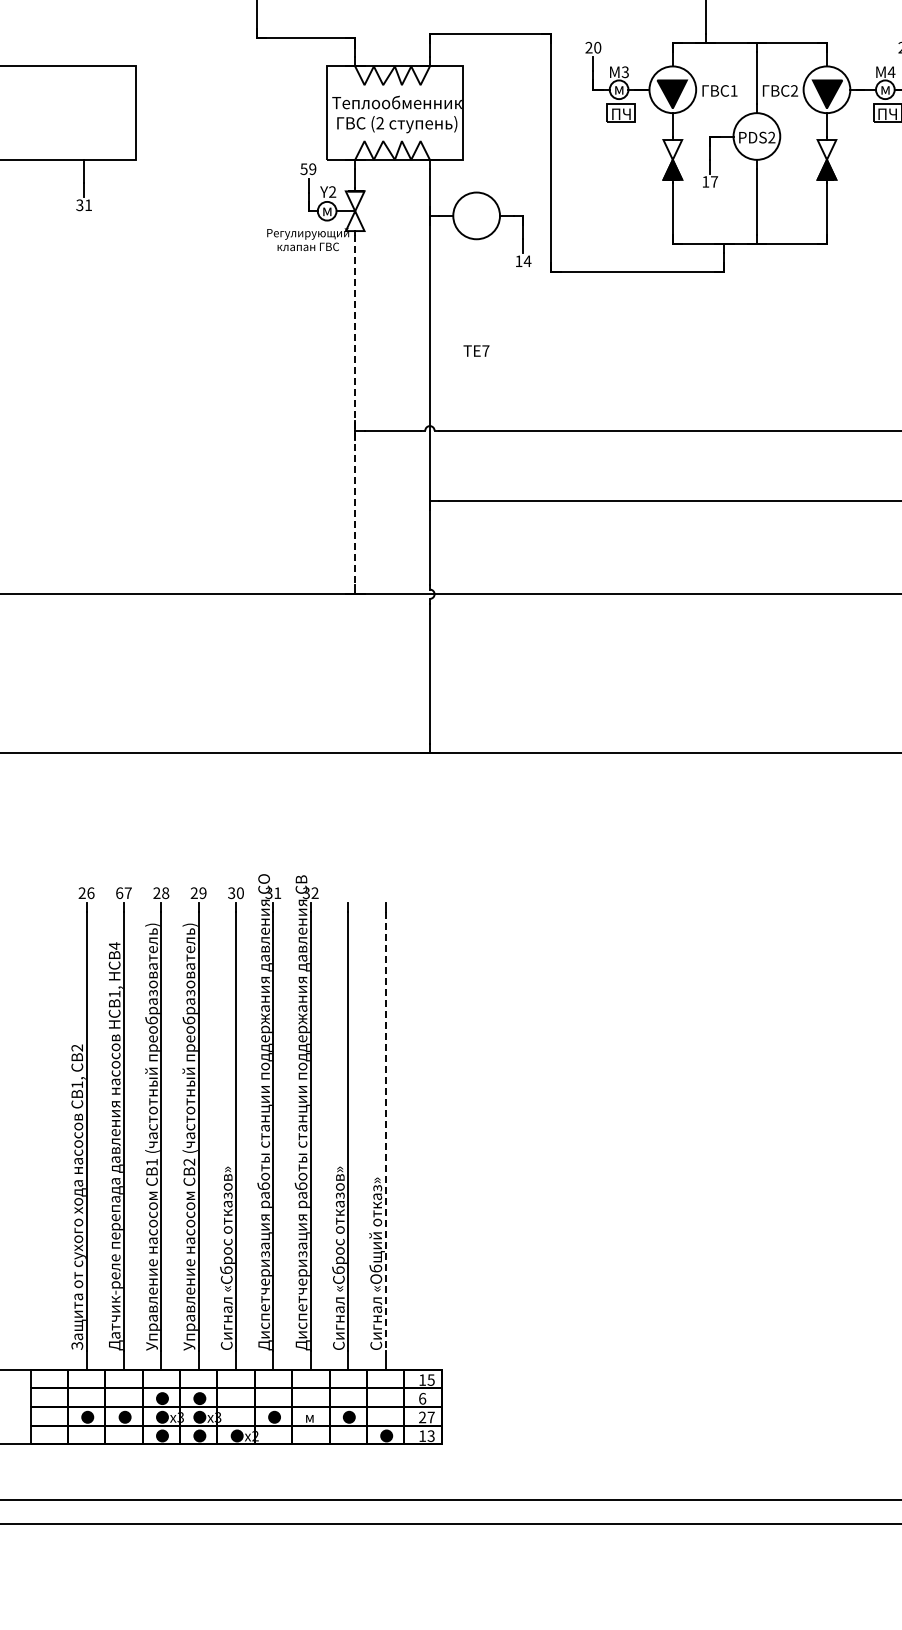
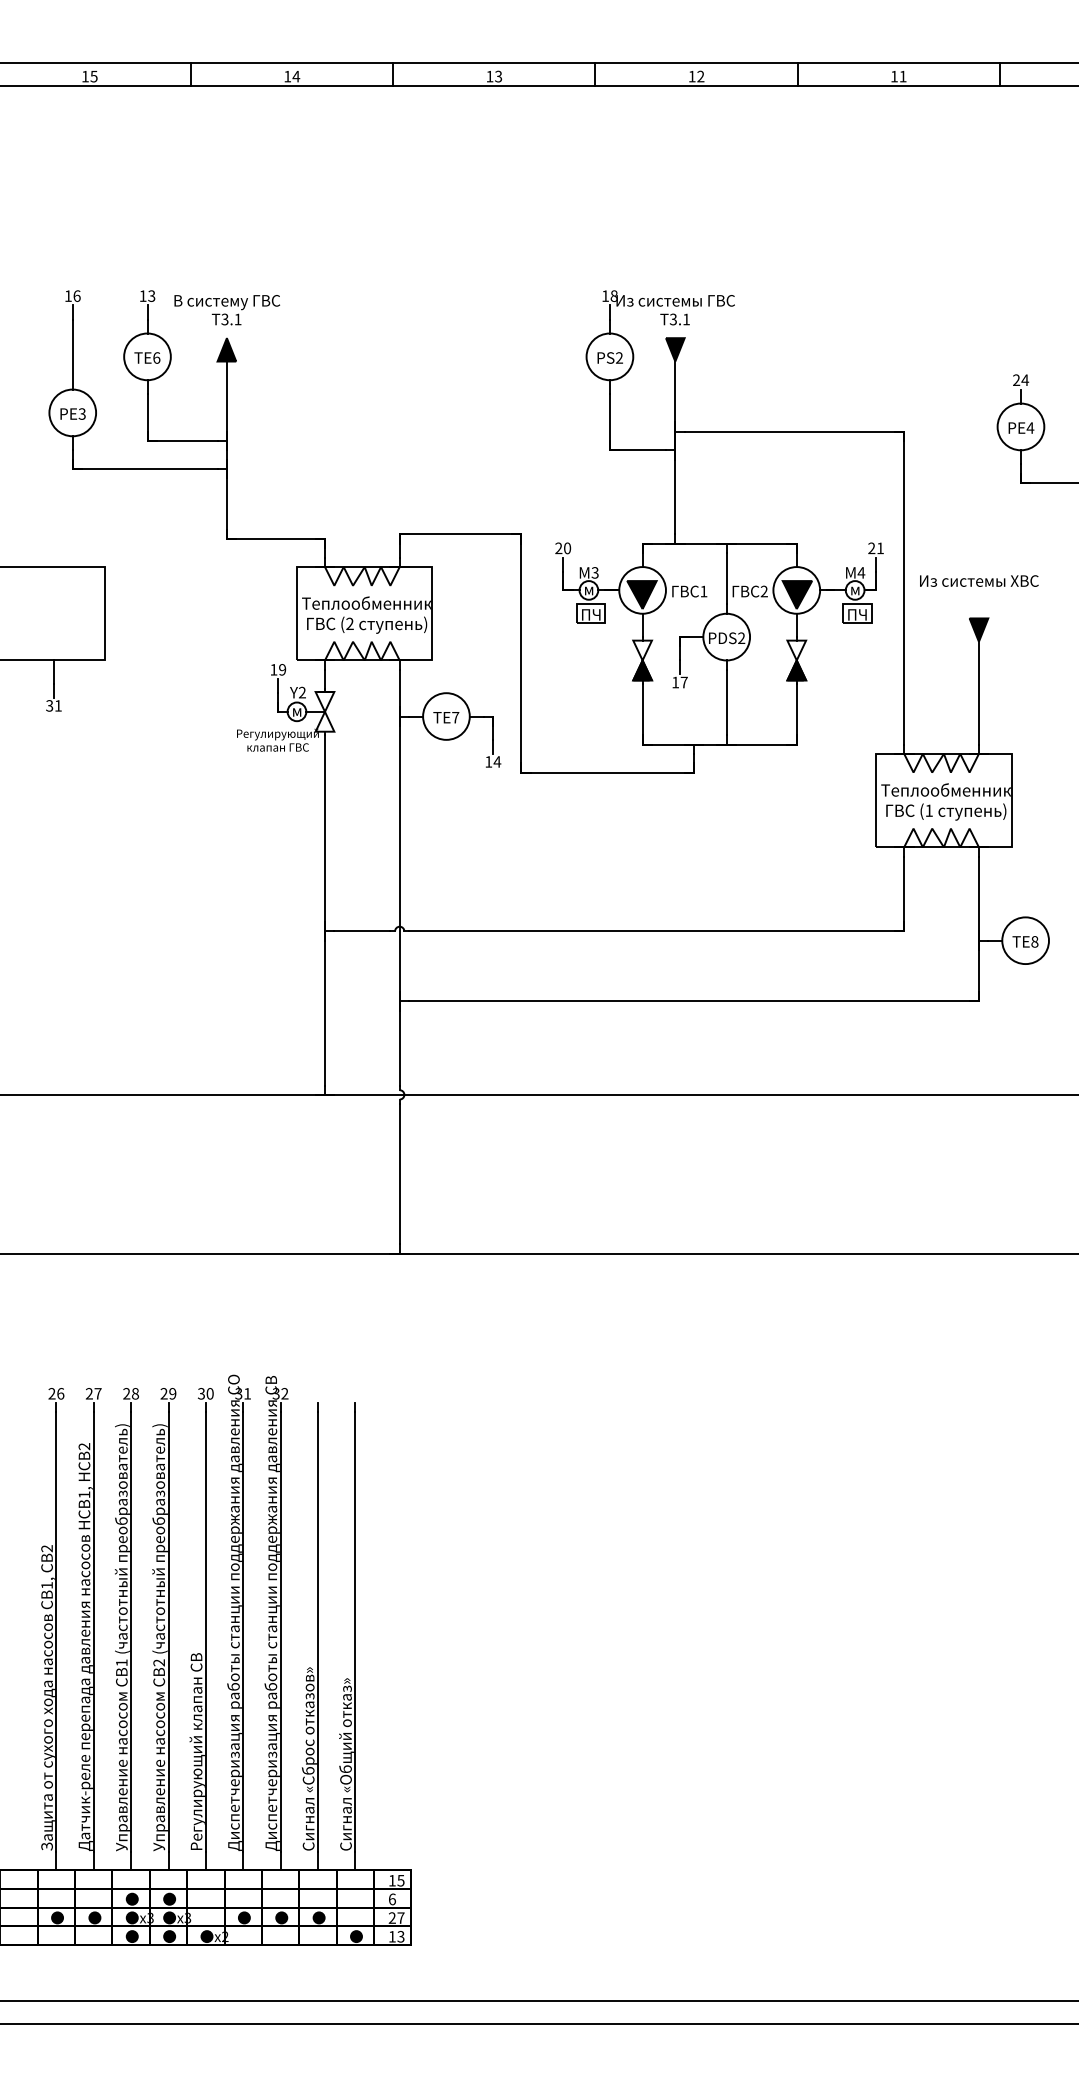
text: (303, 168) -> (273, 669), 59 -> 19
text: (476, 350) -> (446, 717), moved
line: (355, 409) -> (325, 910), dashed -> solid
text: (119, 892) -> (89, 1393), 67 -> 27
text: (114, 945) -> (84, 1446), 4 -> 2
line: (385, 1131) -> (355, 1632), dashed -> solid
text: (226, 1250) -> (196, 1751), Сигнал «Сброс отказов» -> Регулирующий клапан СВ
text: (311, 1416) -> (281, 1917), м -> ●

